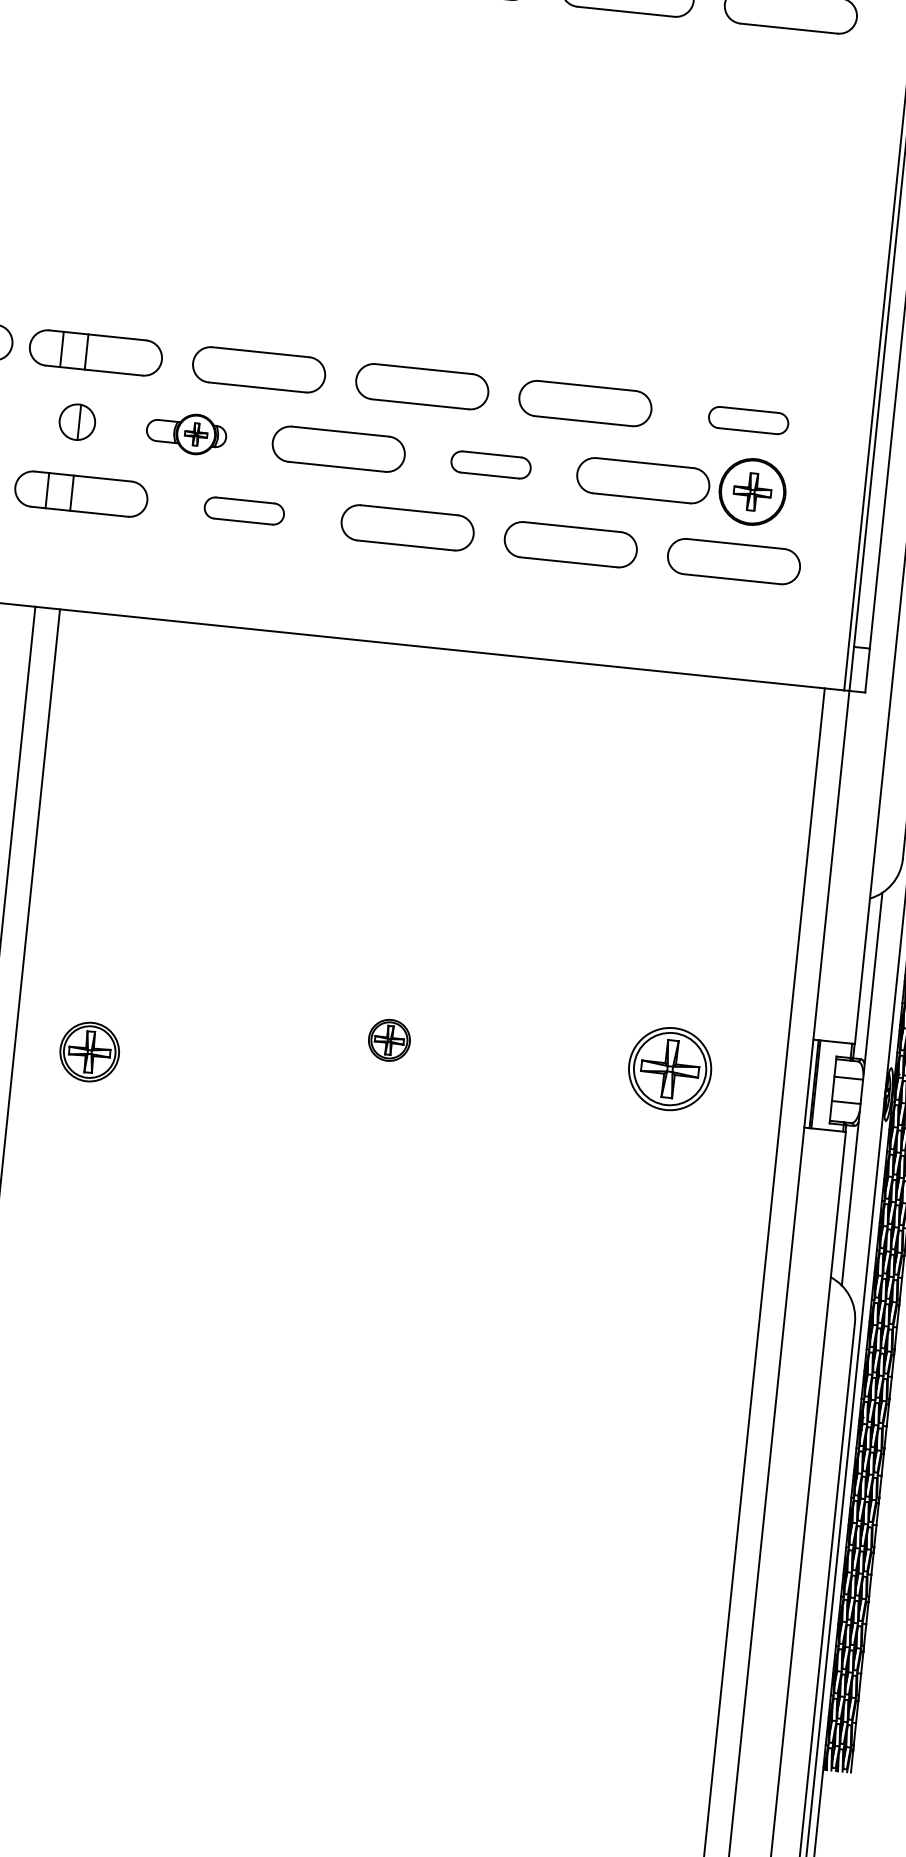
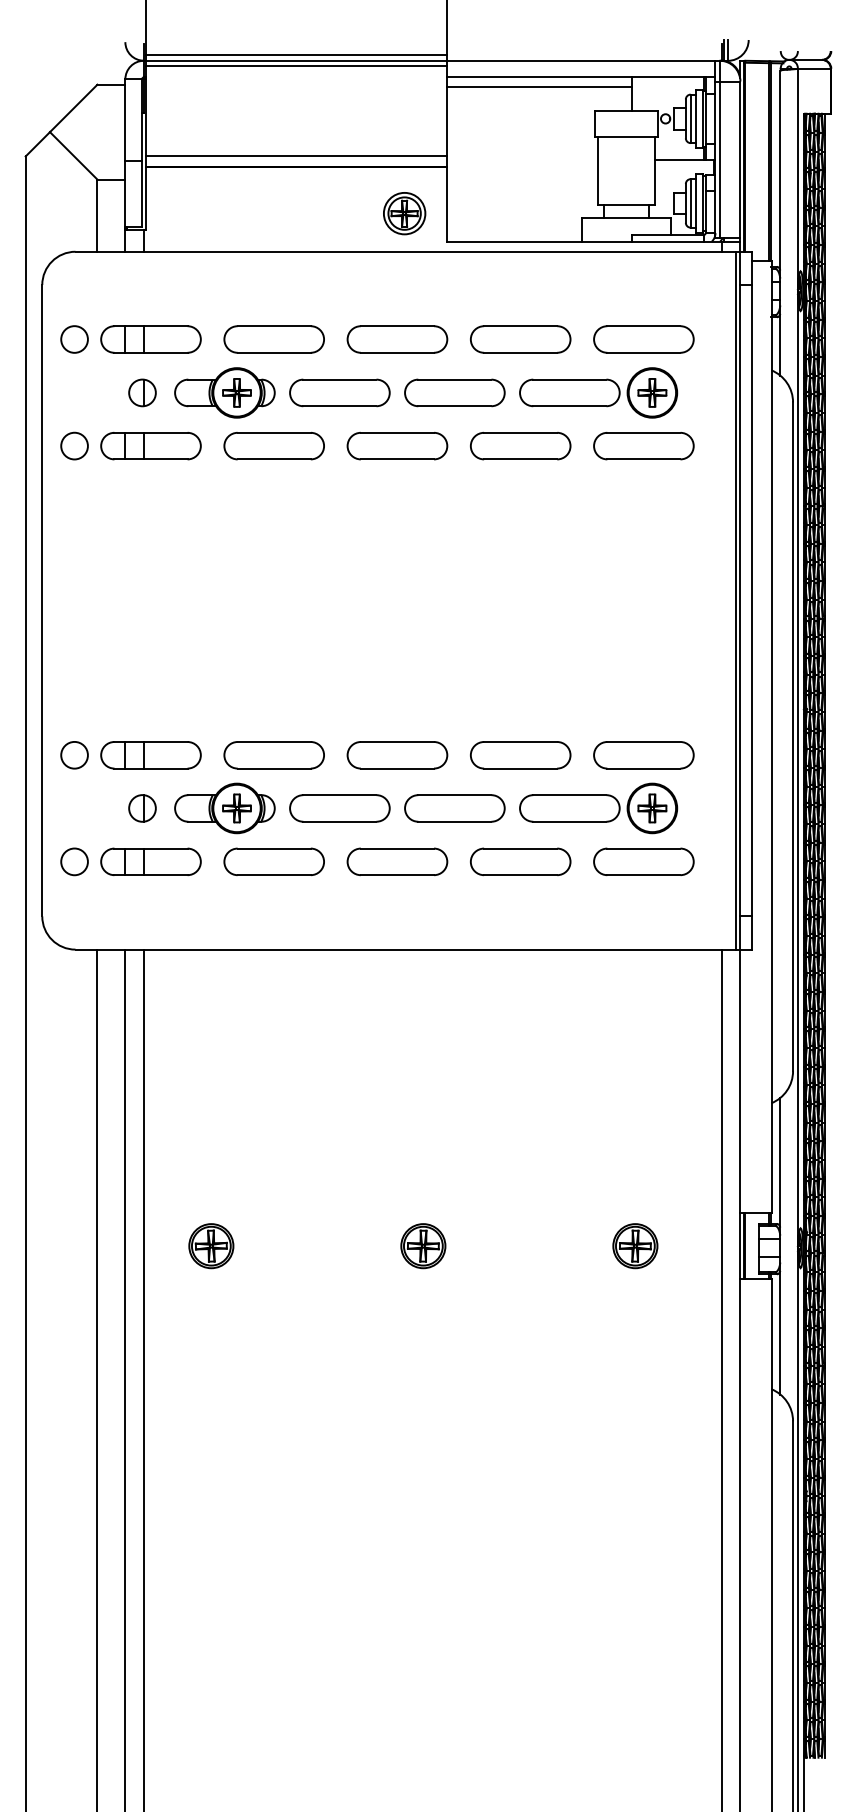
part: (748, 420) -> (643, 755), size x1.67
part: (185, 433) -> (224, 808), size x1.67
part: (490, 464) -> (454, 808), size x1.67
part: (243, 510) -> (273, 861), size x1.67
part: (389, 1040) -> (423, 1246), size x1.43
part: (89, 1052) -> (211, 1246), moved
part: (670, 1069) -> (635, 1246), size x0.71

